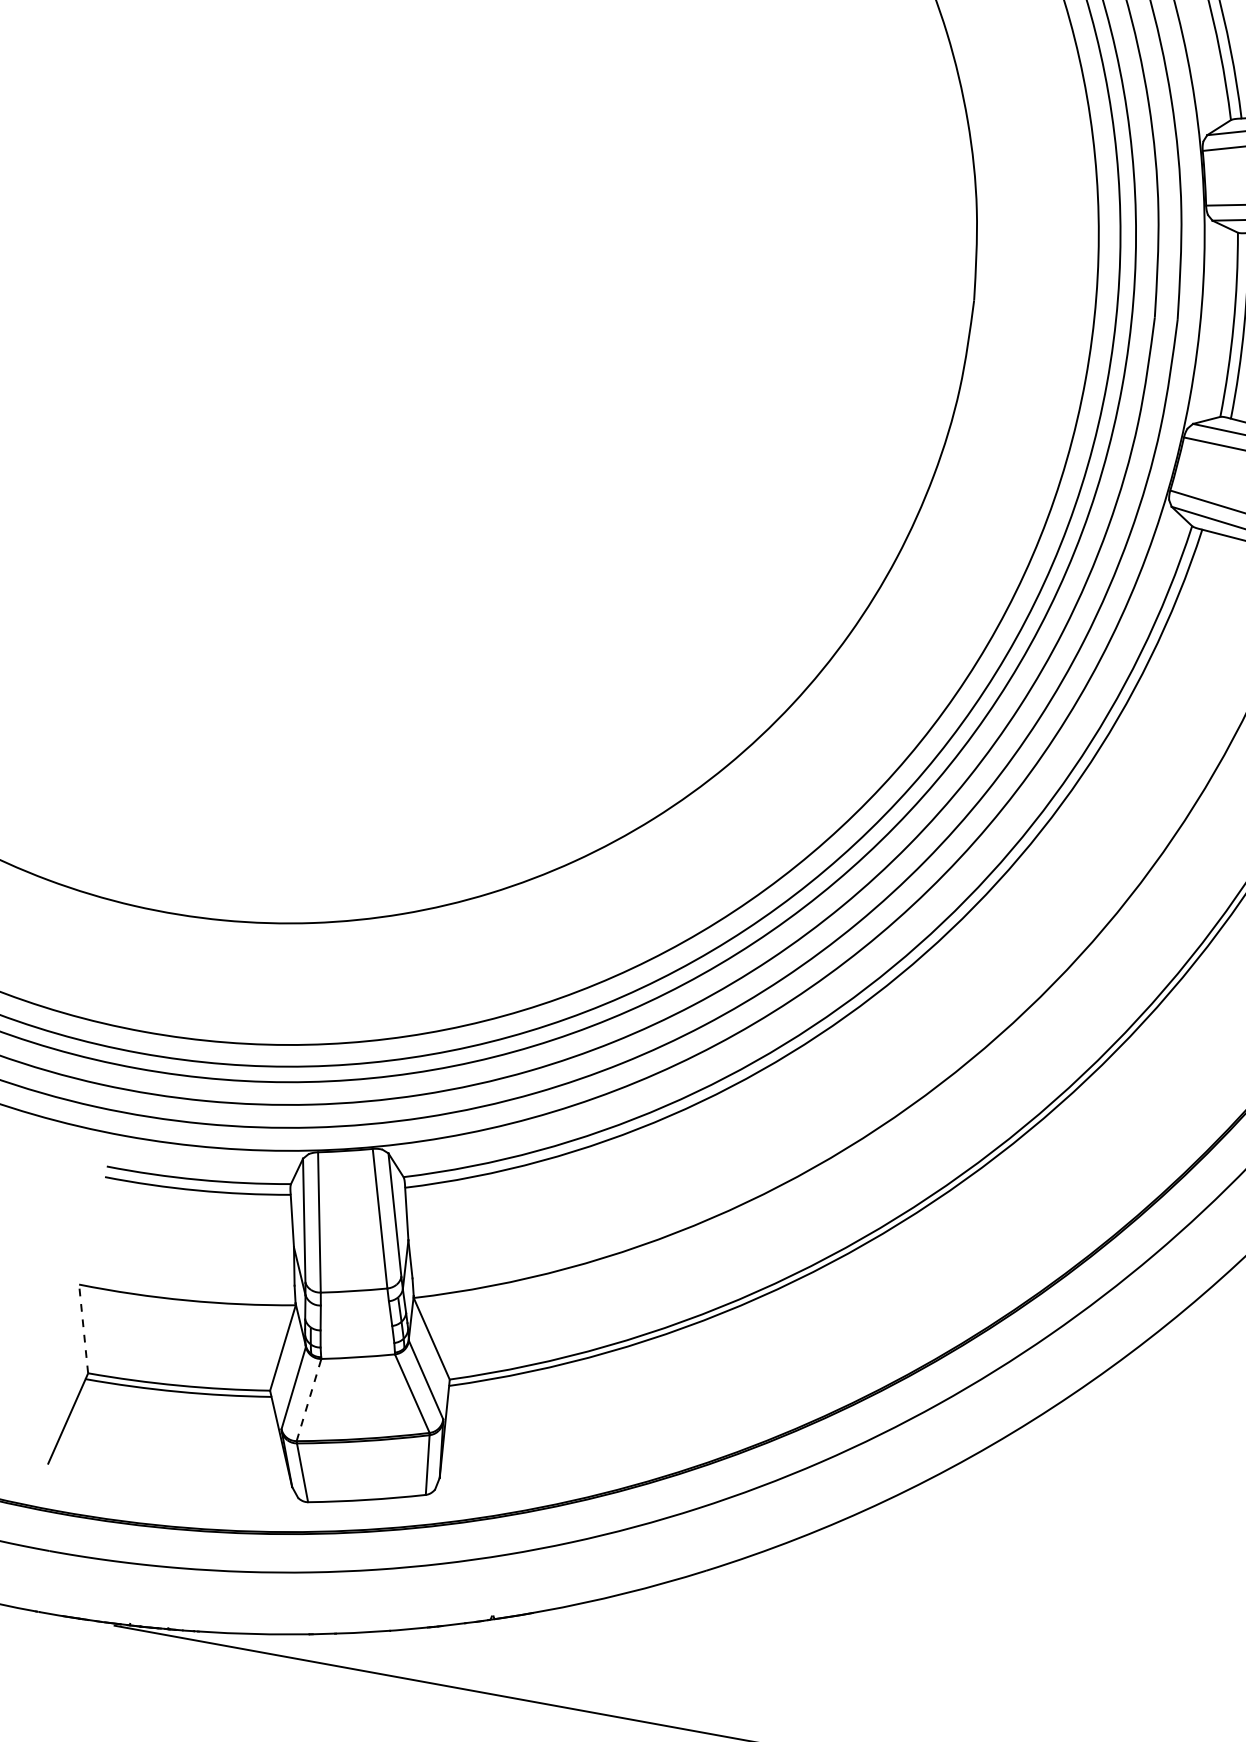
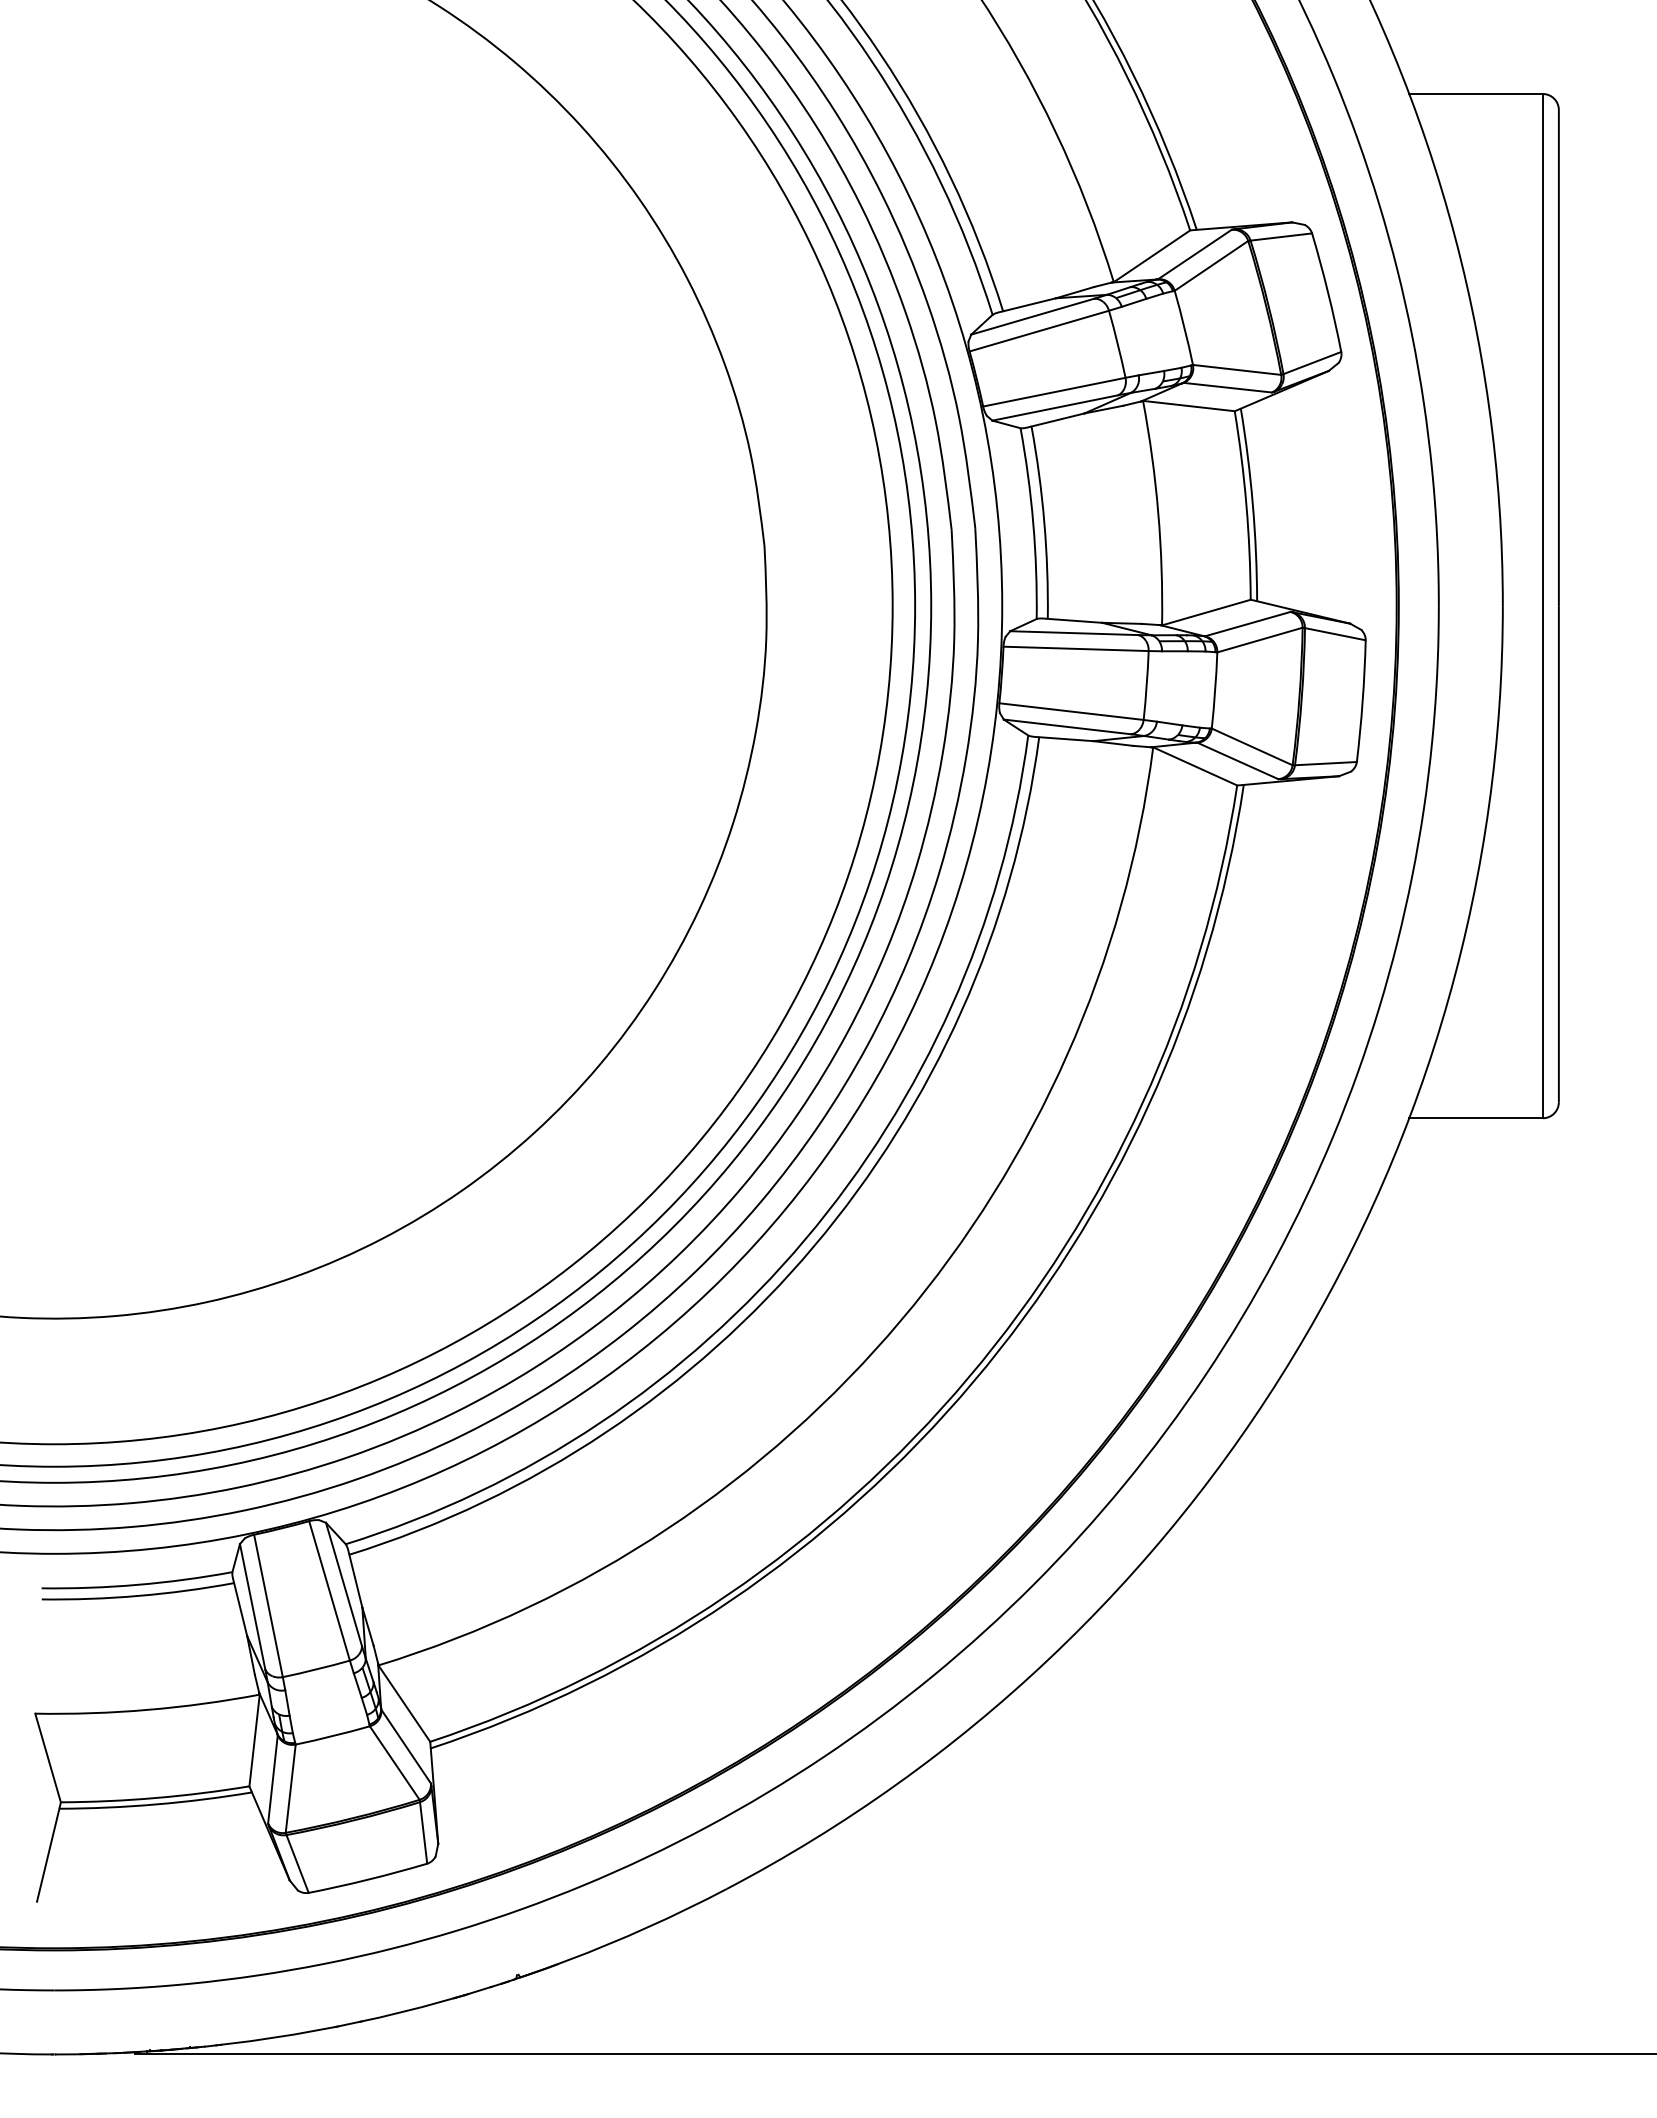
line: (83, 1328) -> (47, 1757), dashed -> solid
line: (308, 1399) -> (290, 1788), dashed -> solid

